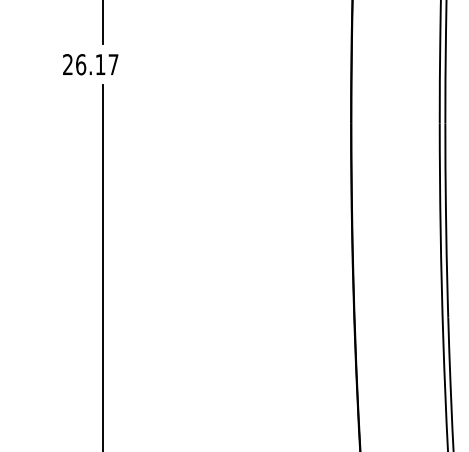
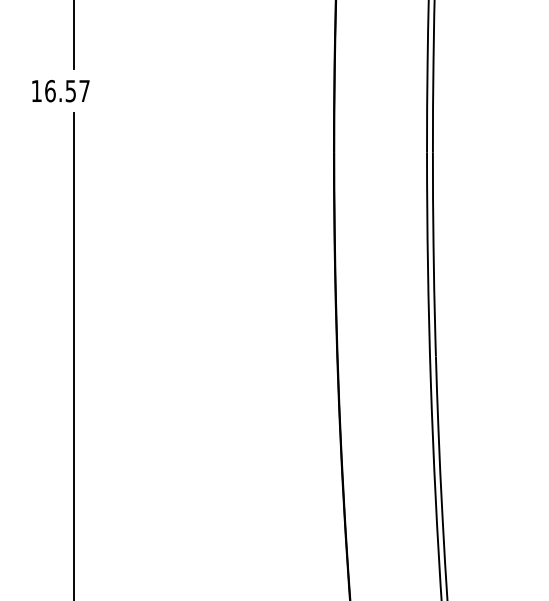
text: (83, 65) -> (53, 91), 26.17 -> 16.57

